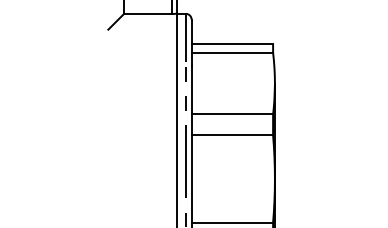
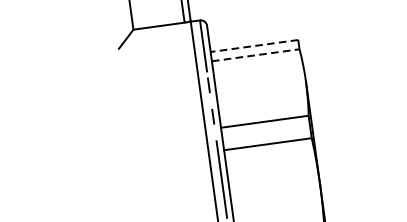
line: (232, 44) -> (254, 46), solid -> dashed
line: (232, 52) -> (255, 55), solid -> dashed

